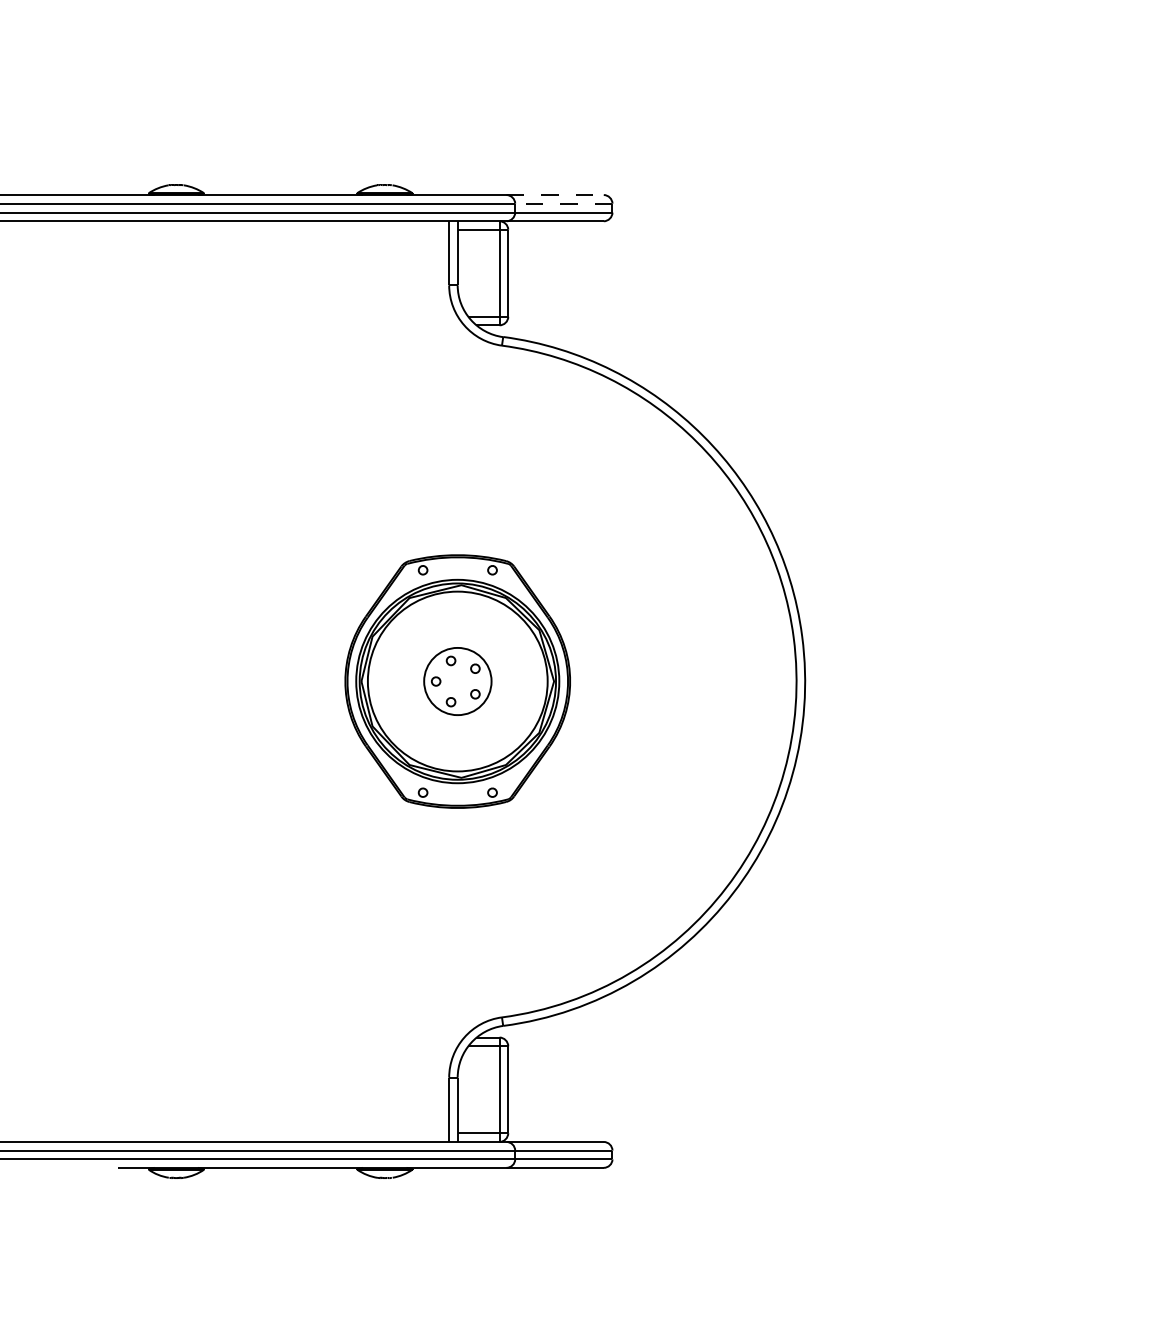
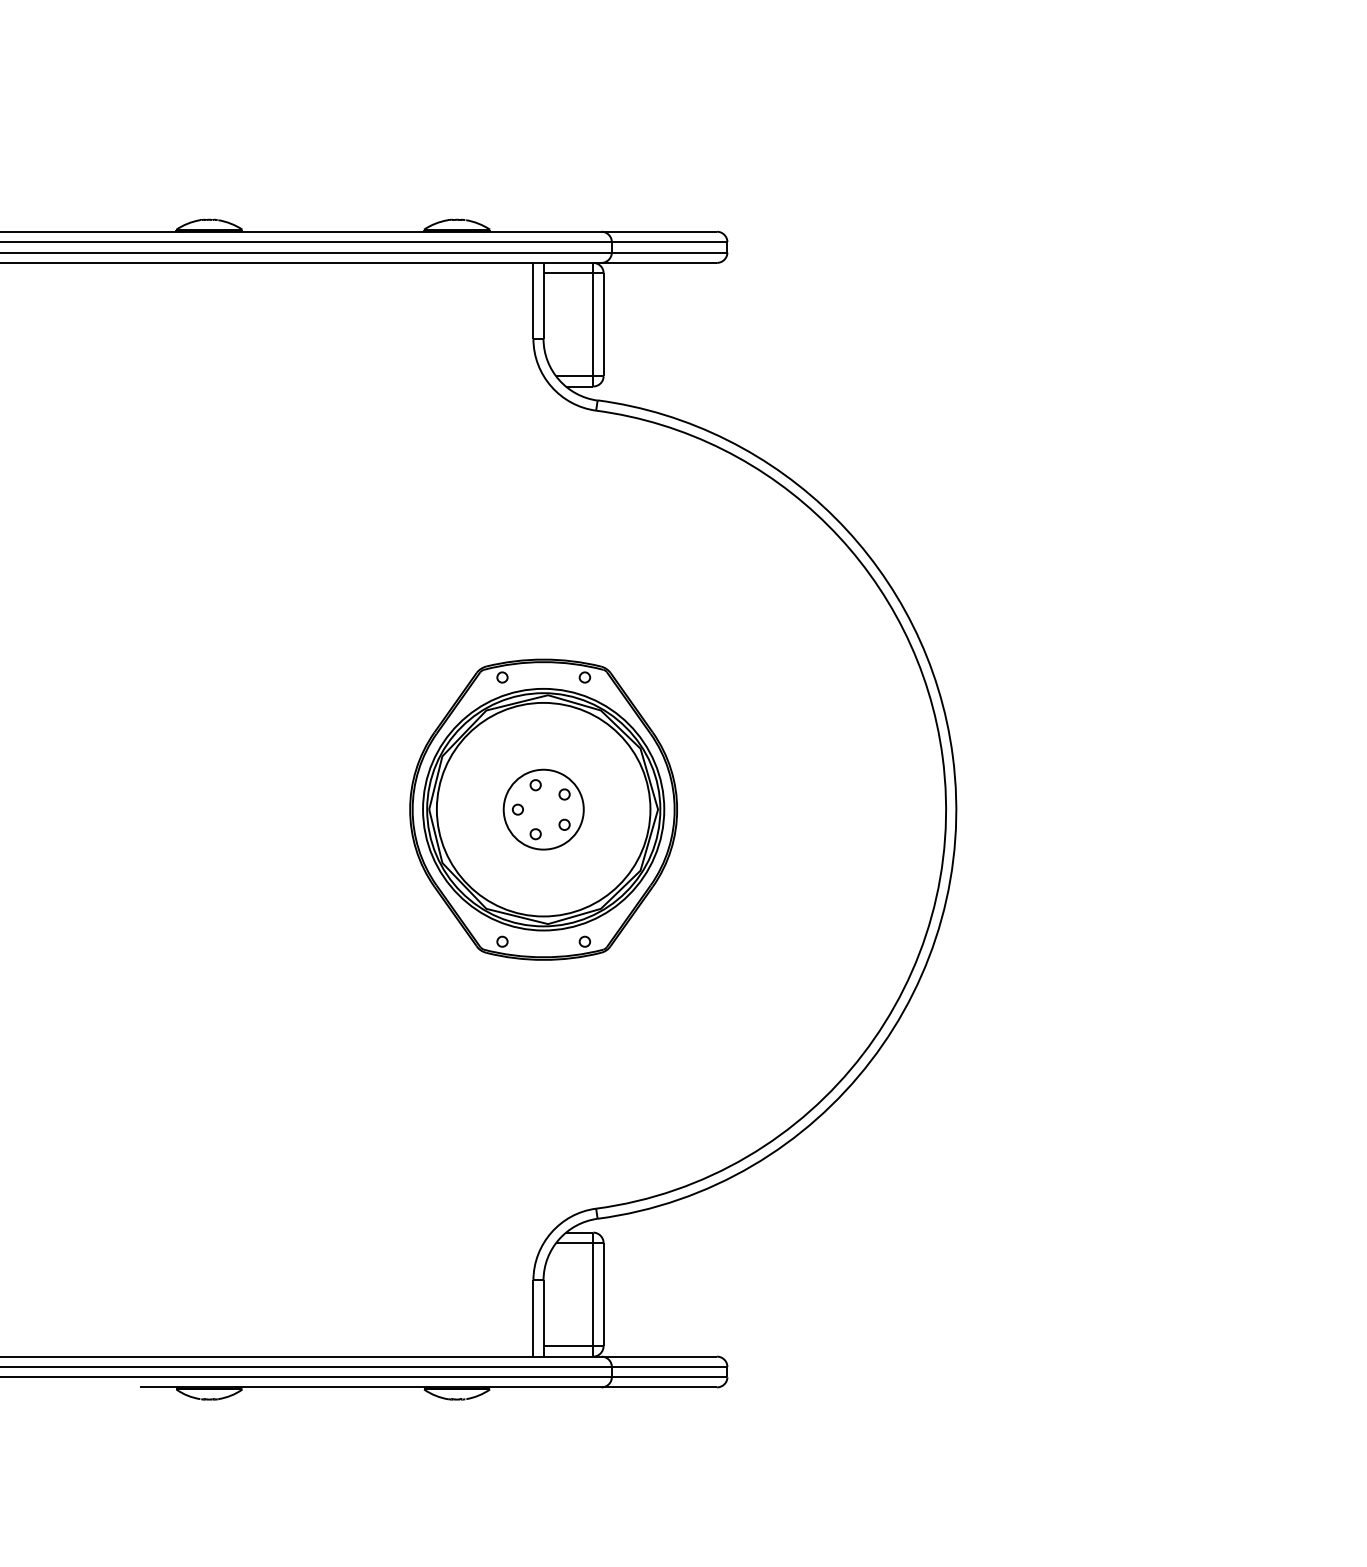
line: (556, 194) -> (660, 231), dashed -> solid
line: (564, 204) -> (670, 242), dashed -> solid

